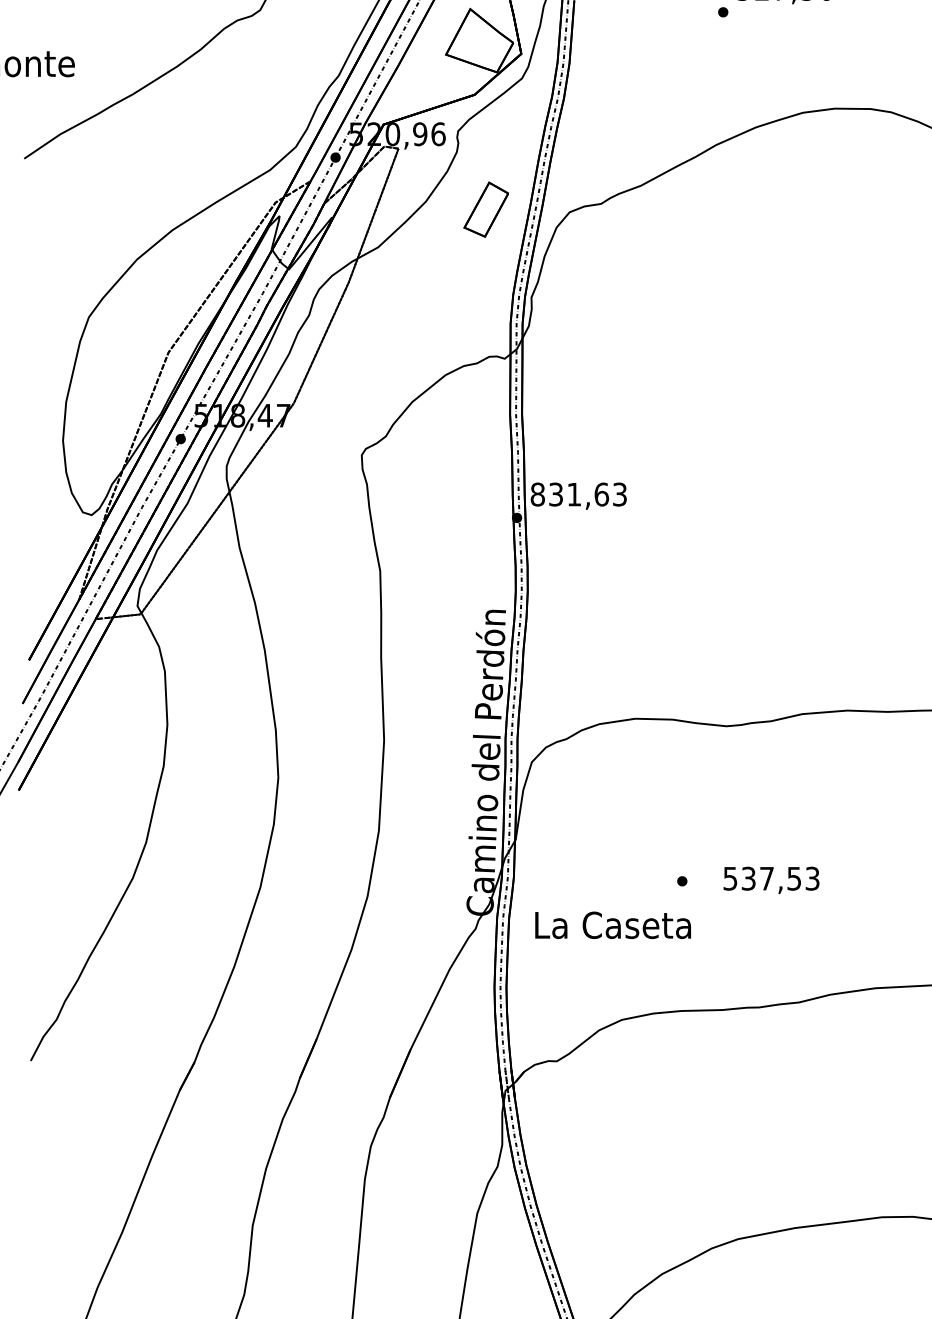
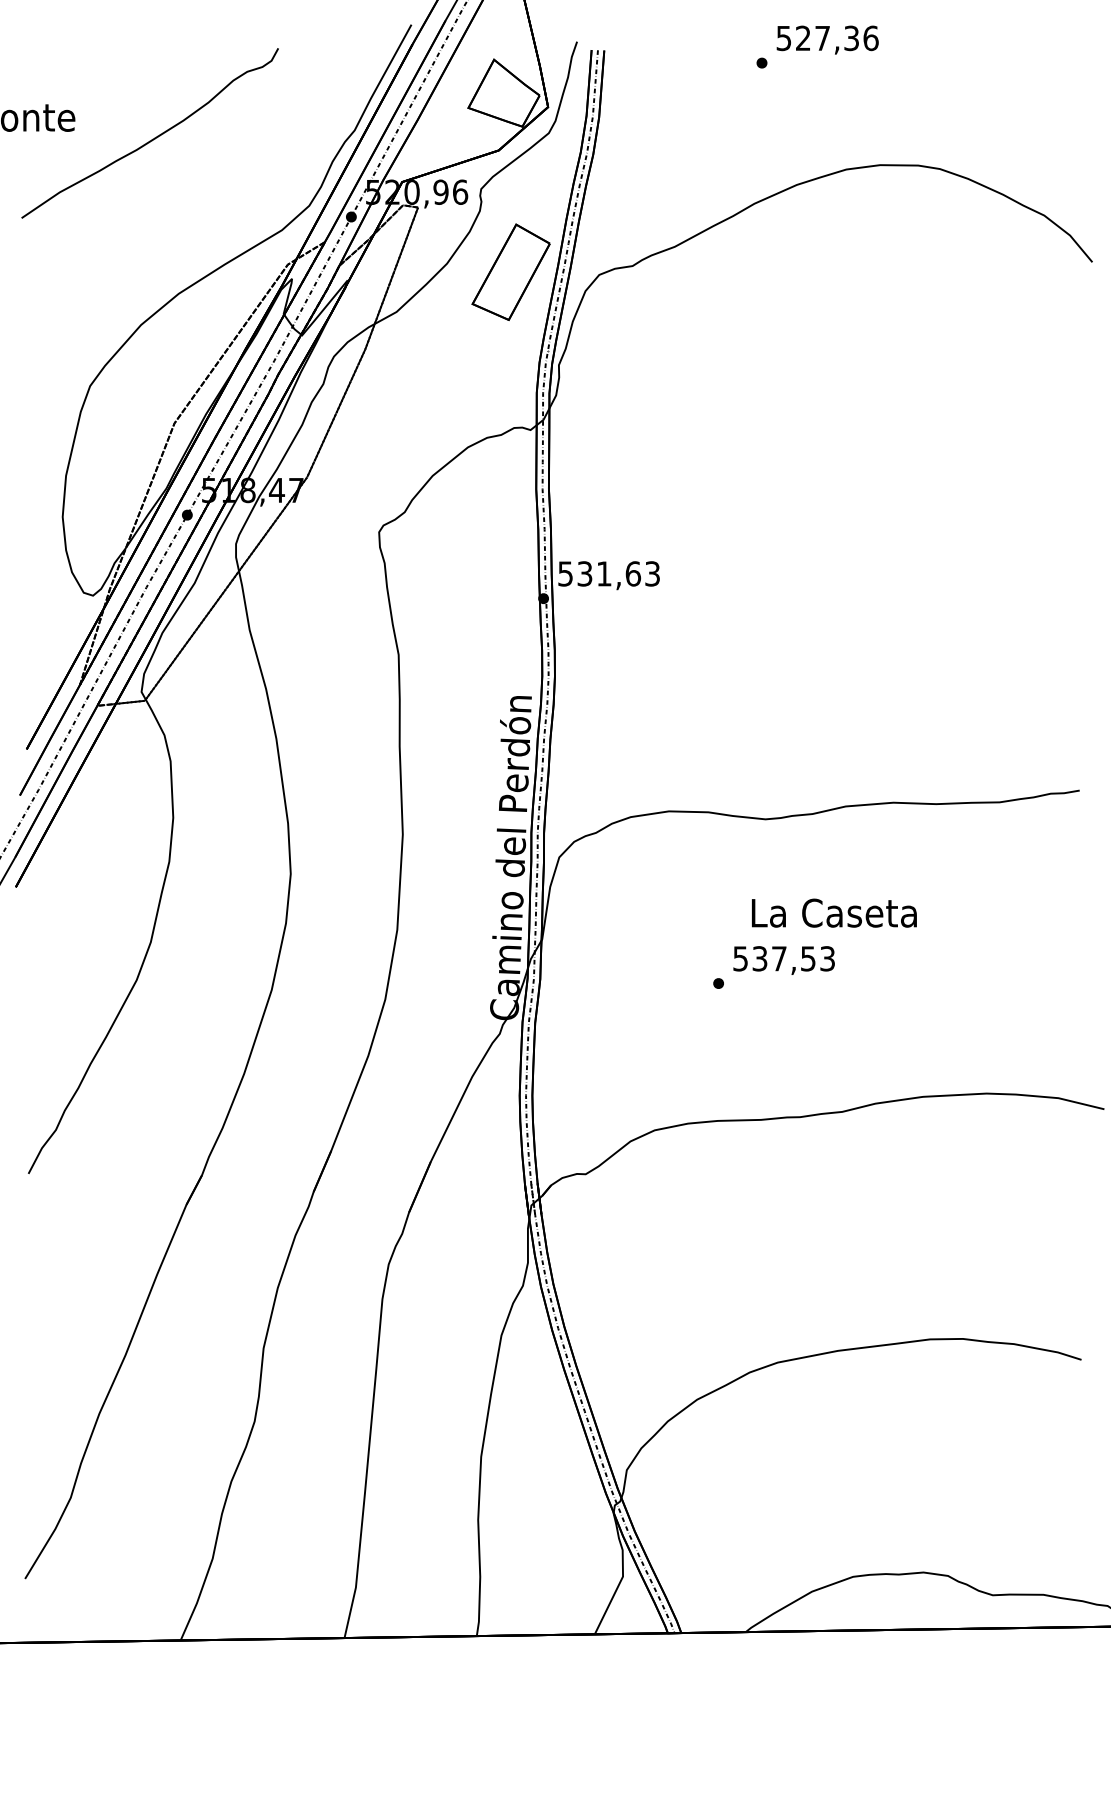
part: (485, 209) -> (510, 271), size x1.67
text: (537, 494) -> (565, 573), 831,63 -> 531,63
text: (770, 880) -> (783, 960), moved
text: (613, 924) -> (834, 912), moved

